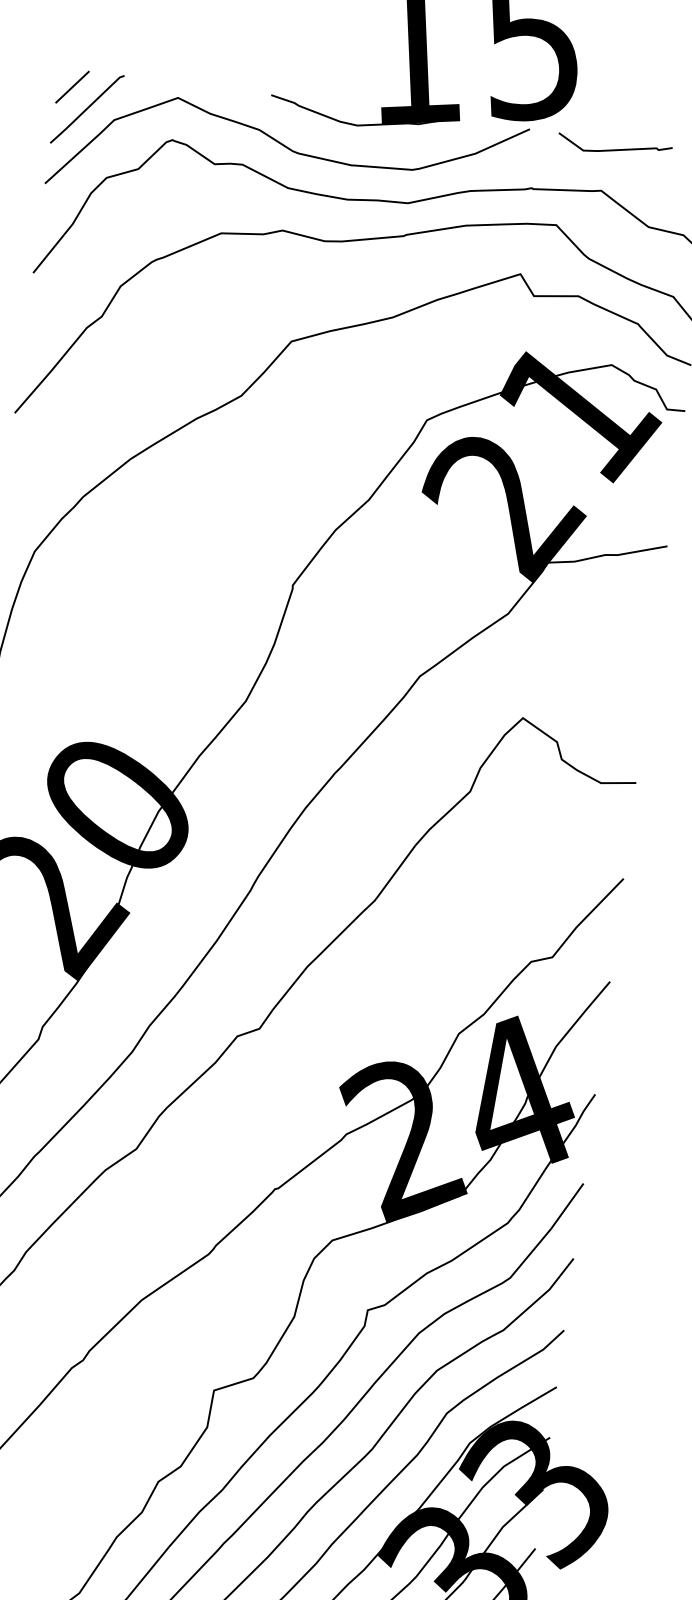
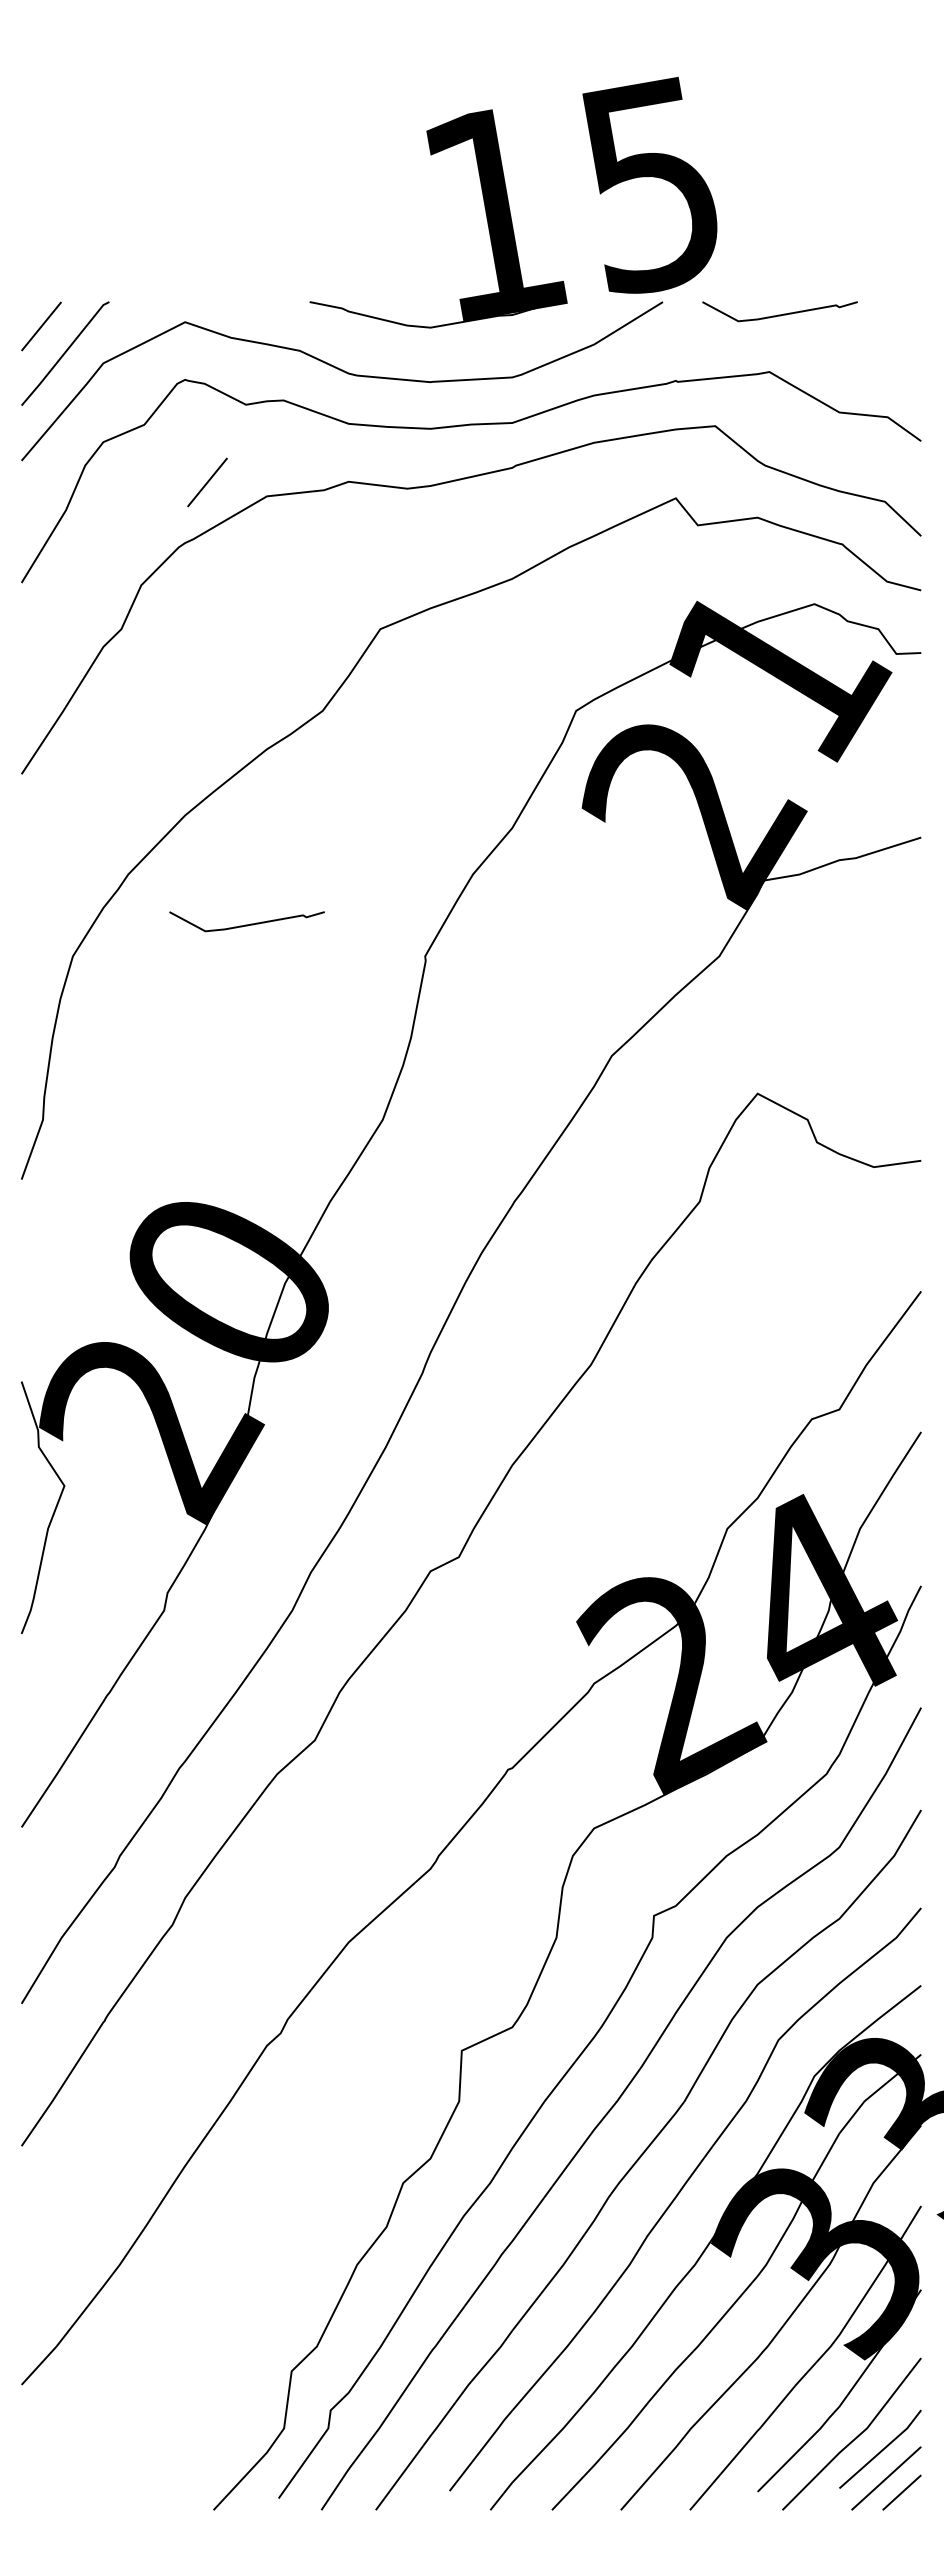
line: (179, 217) -> (207, 482), added
curve: (164, 544) -> (246, 924), added

